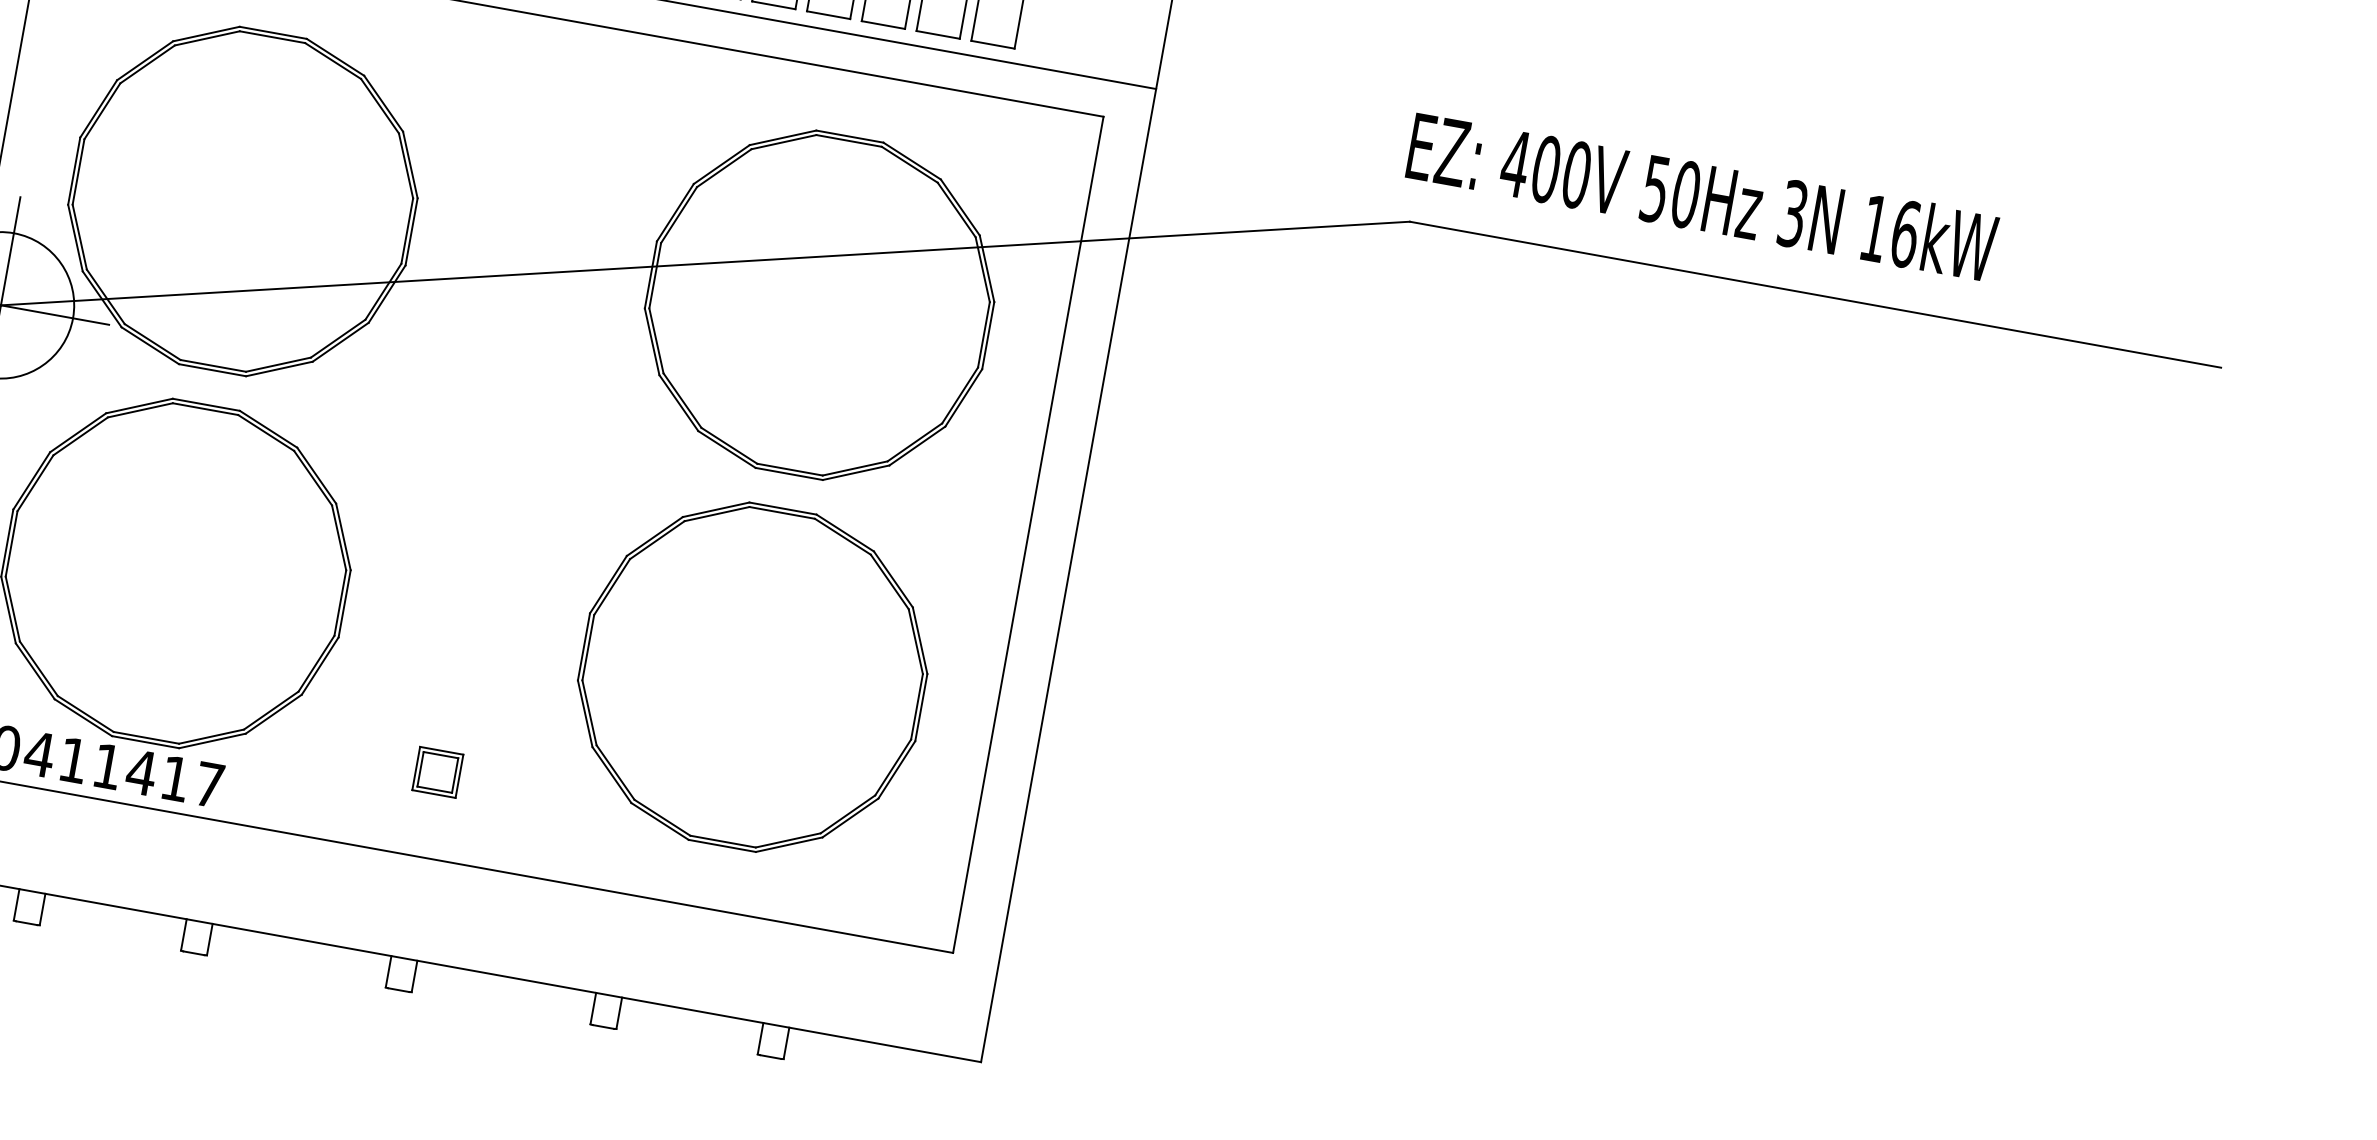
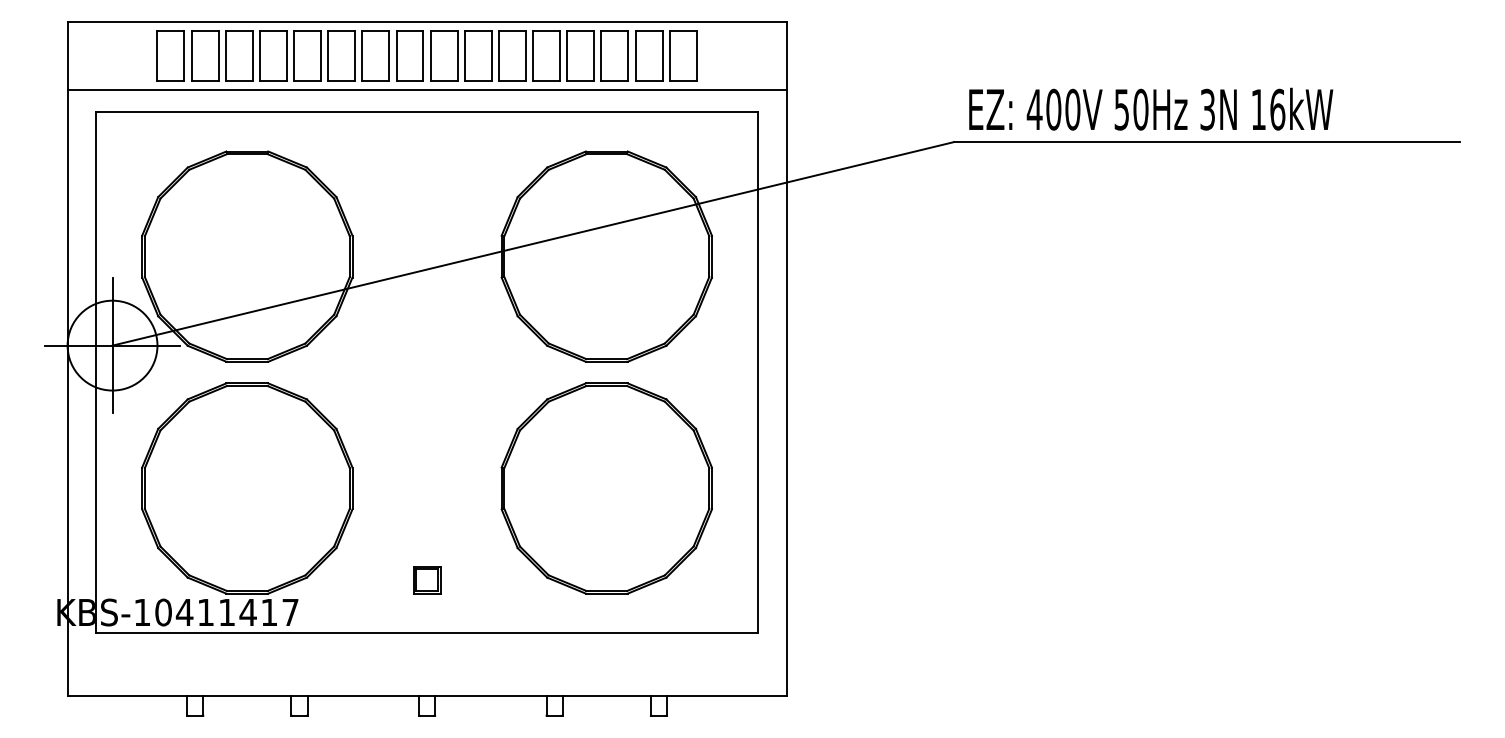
text: (1703, 195) -> (1151, 108), moved

